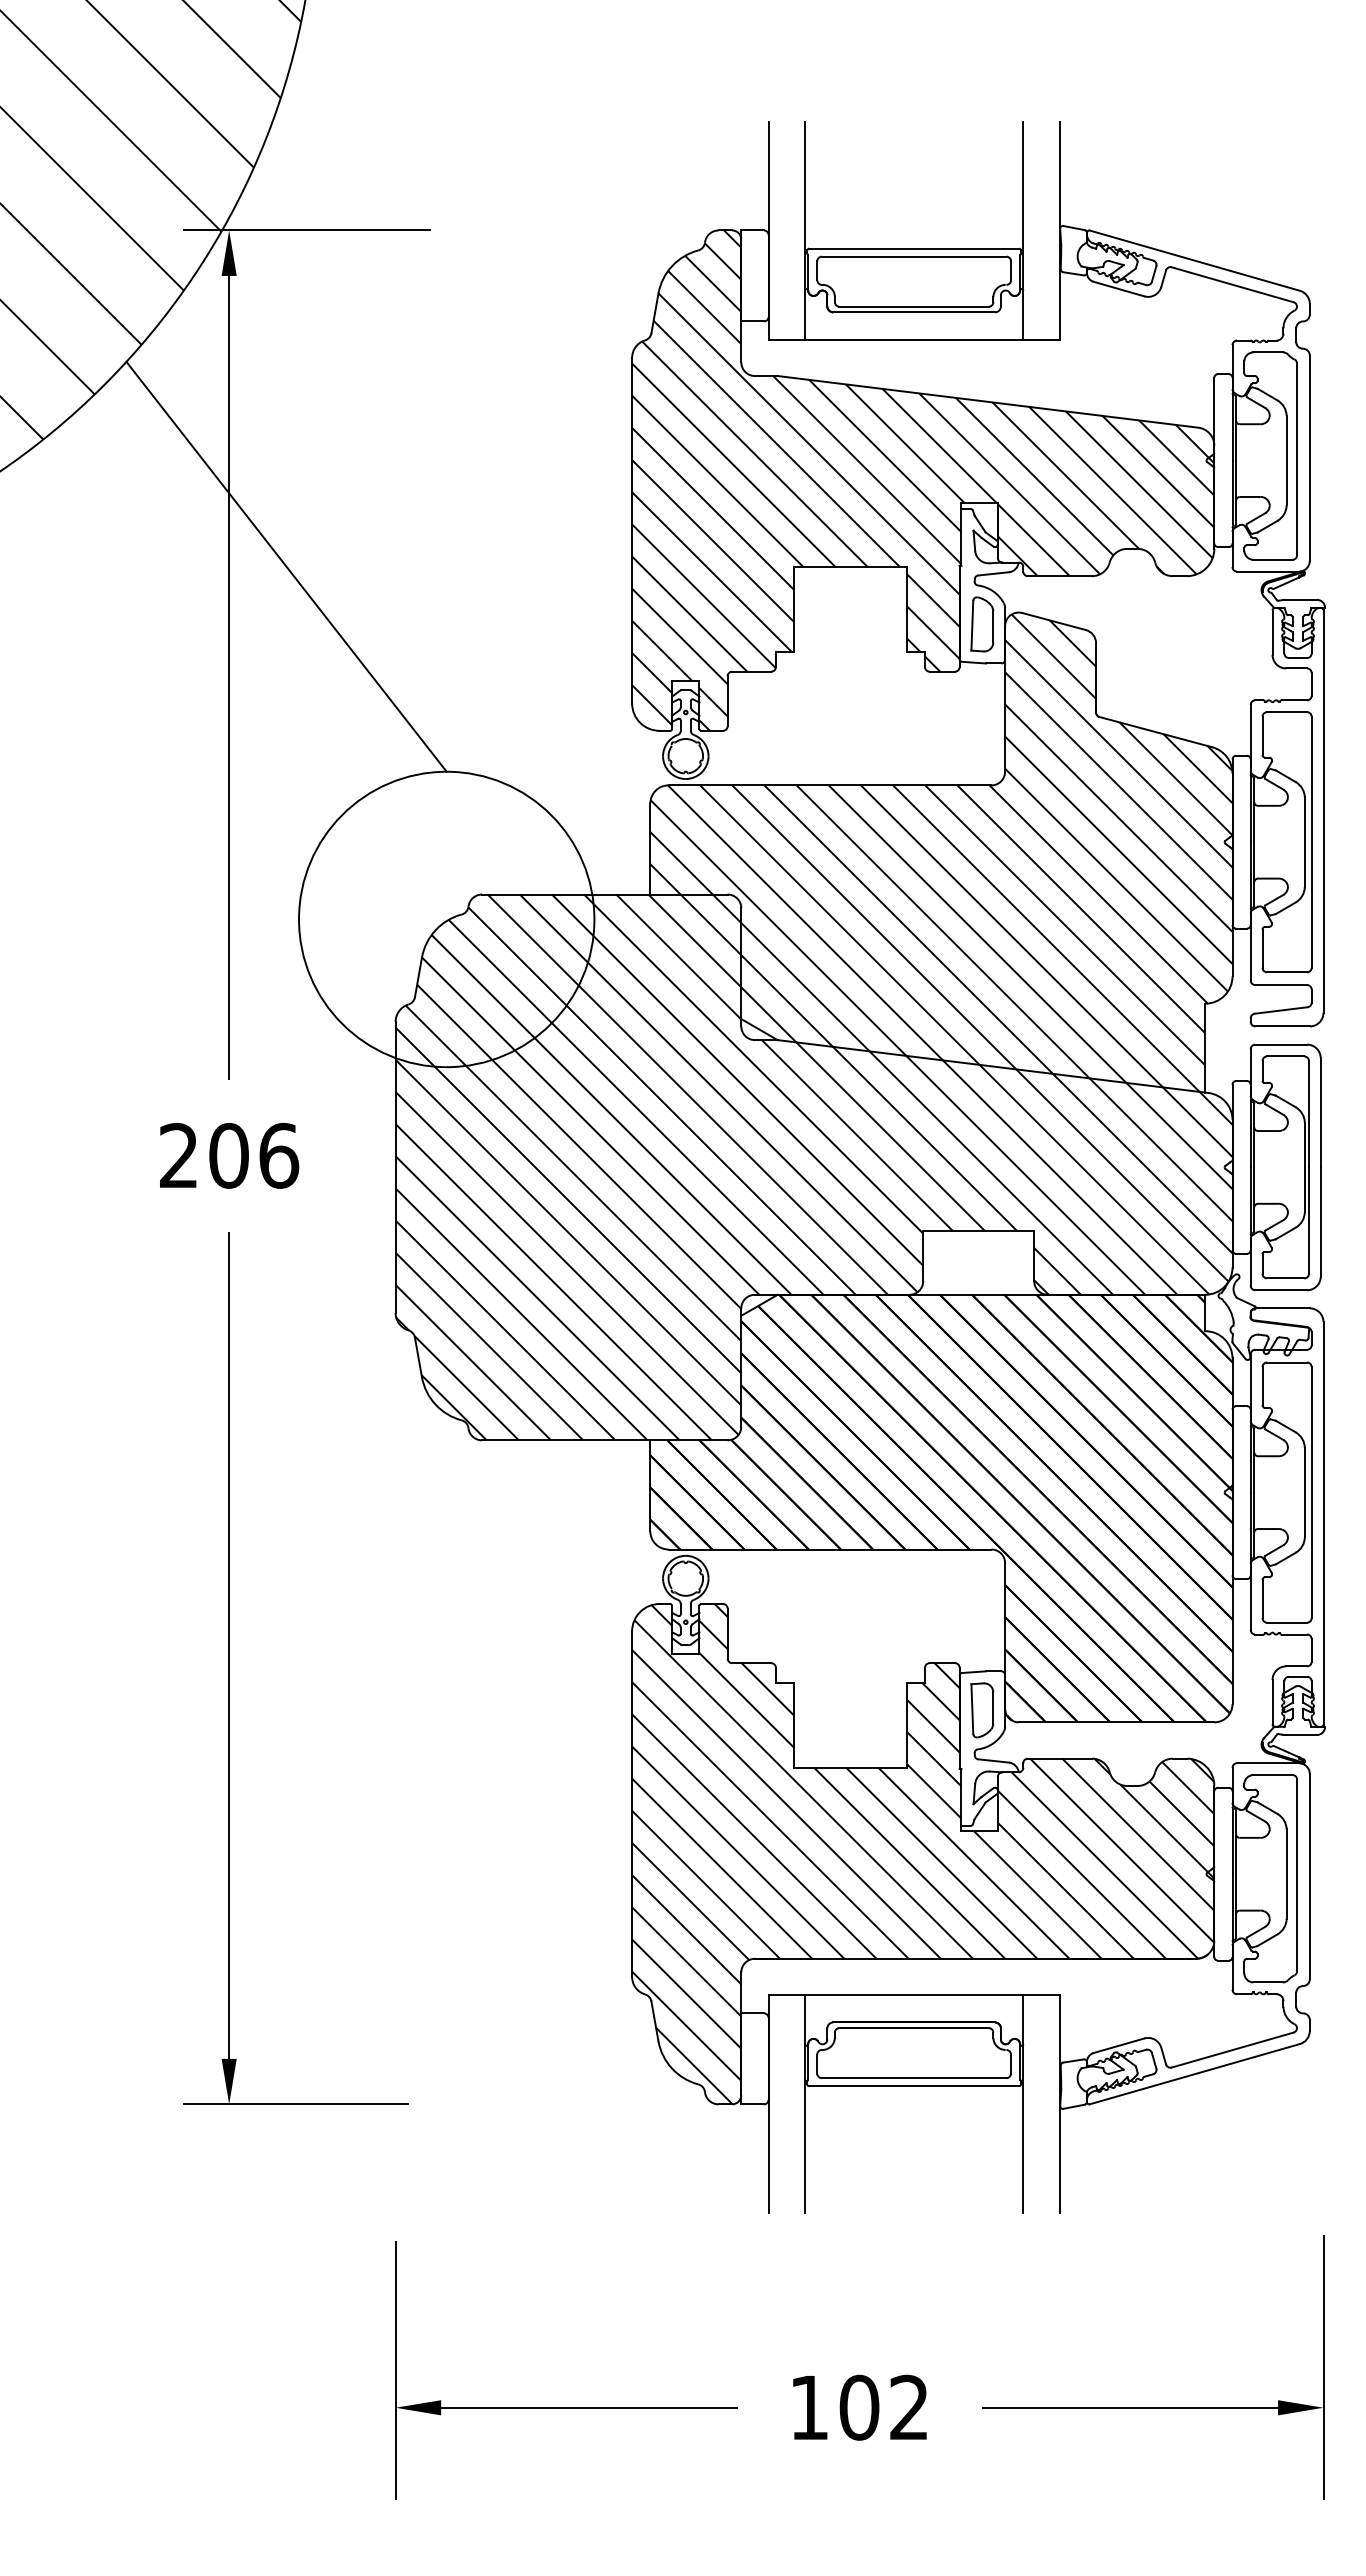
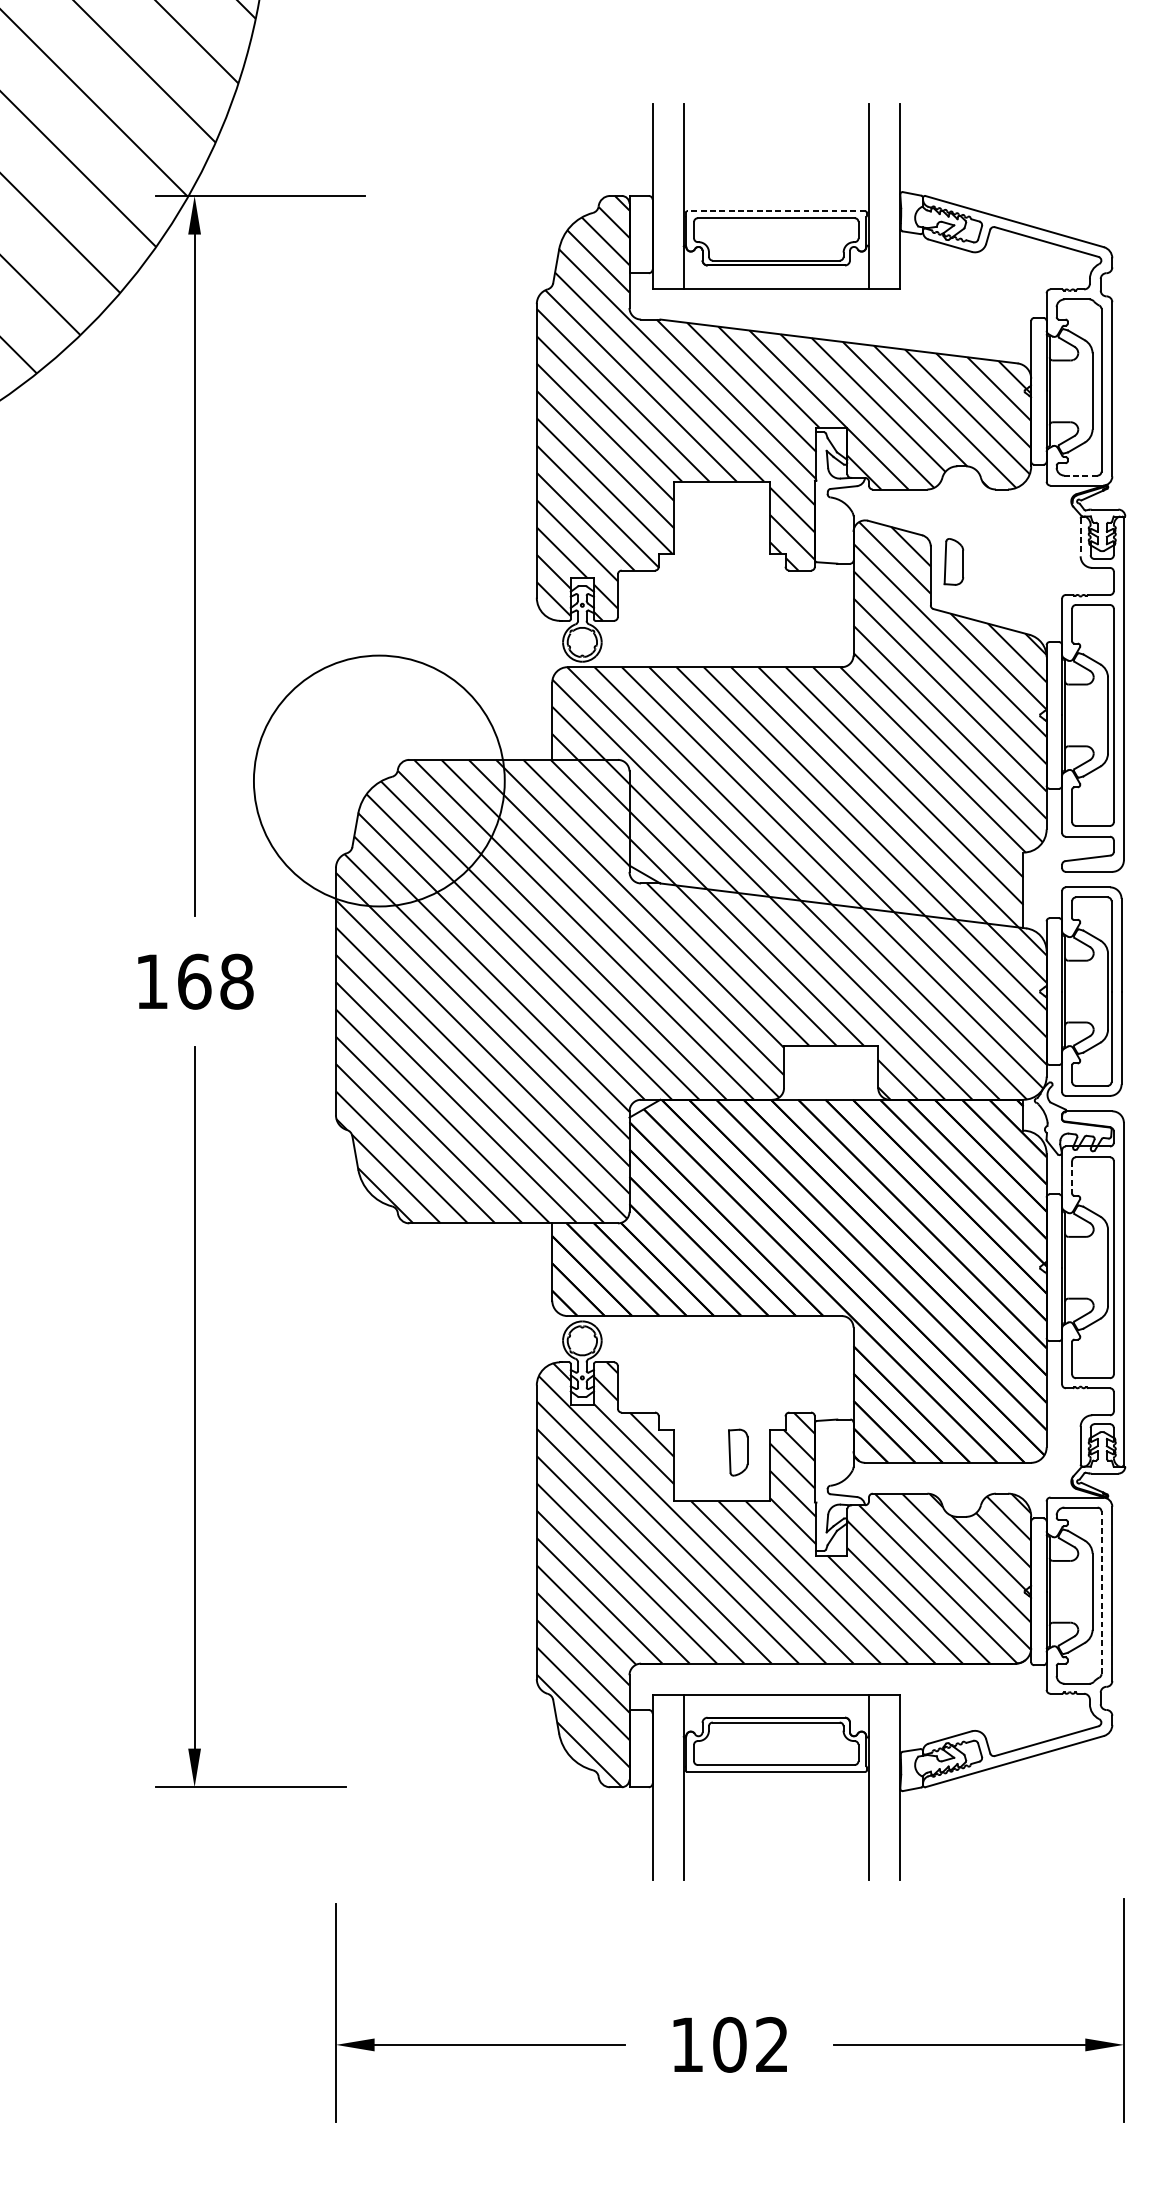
line: (913, 248) -> (775, 211), solid -> dashed
line: (1273, 559) -> (1081, 475), solid -> dashed
line: (286, 566) -> (243, 481), removed
part: (982, 624) -> (954, 561), moved
line: (1272, 633) -> (1080, 538), solid -> dashed
text: (229, 1155) -> (194, 981), 206 -> 168
line: (1262, 1386) -> (1072, 1177), solid -> dashed
part: (982, 1710) -> (738, 1452), moved
line: (1297, 1875) -> (1101, 1592), solid -> dashed

